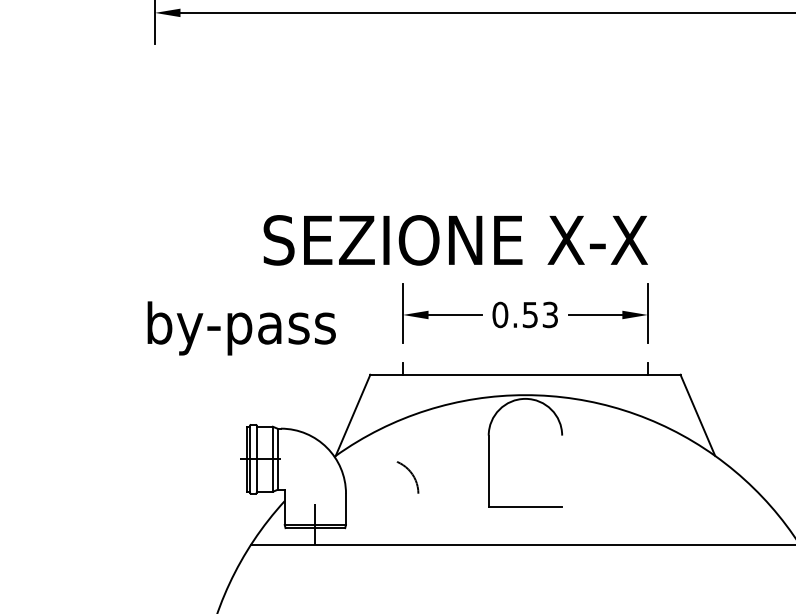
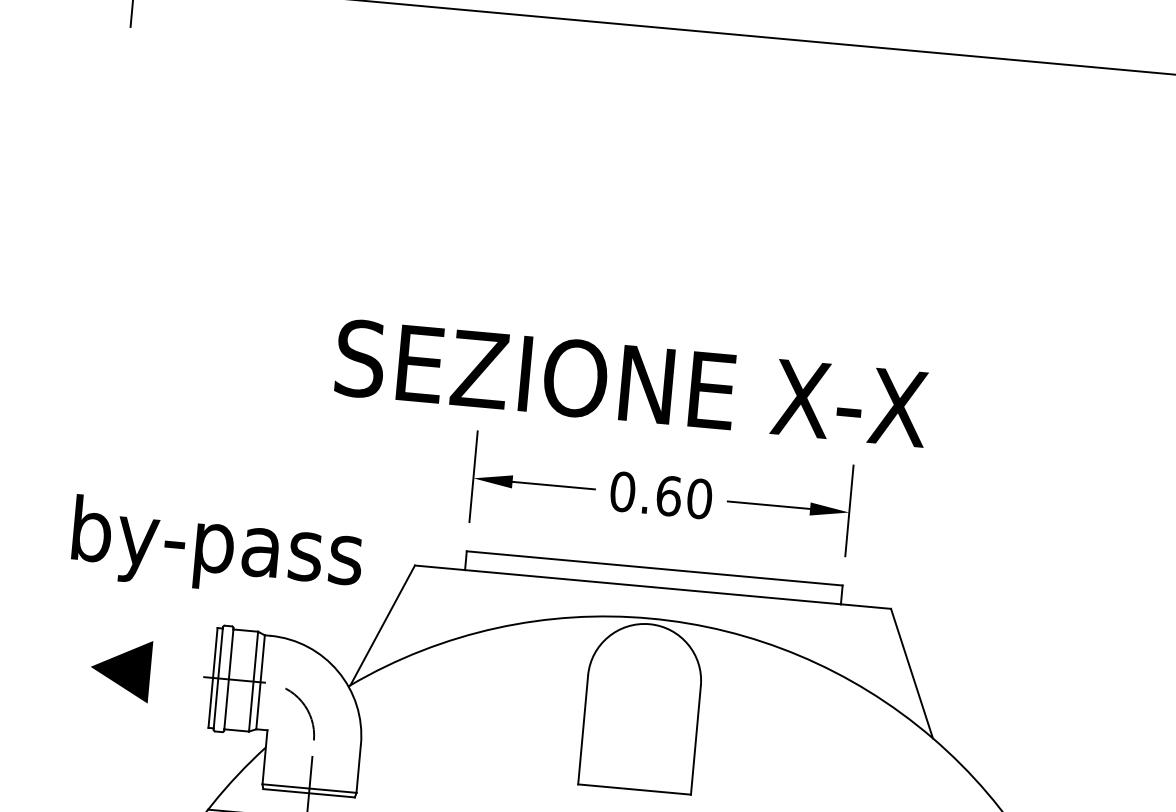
text: (455, 240) -> (631, 383), moved
text: (540, 314) -> (684, 496), 0.53 -> 0.60
text: (241, 328) -> (217, 548), moved
line: (525, 362) -> (654, 568), added
line: (186, 459) -> (120, 669), added
line: (562, 470) -> (696, 739), added
arc: (410, 473) -> (304, 708), moved

